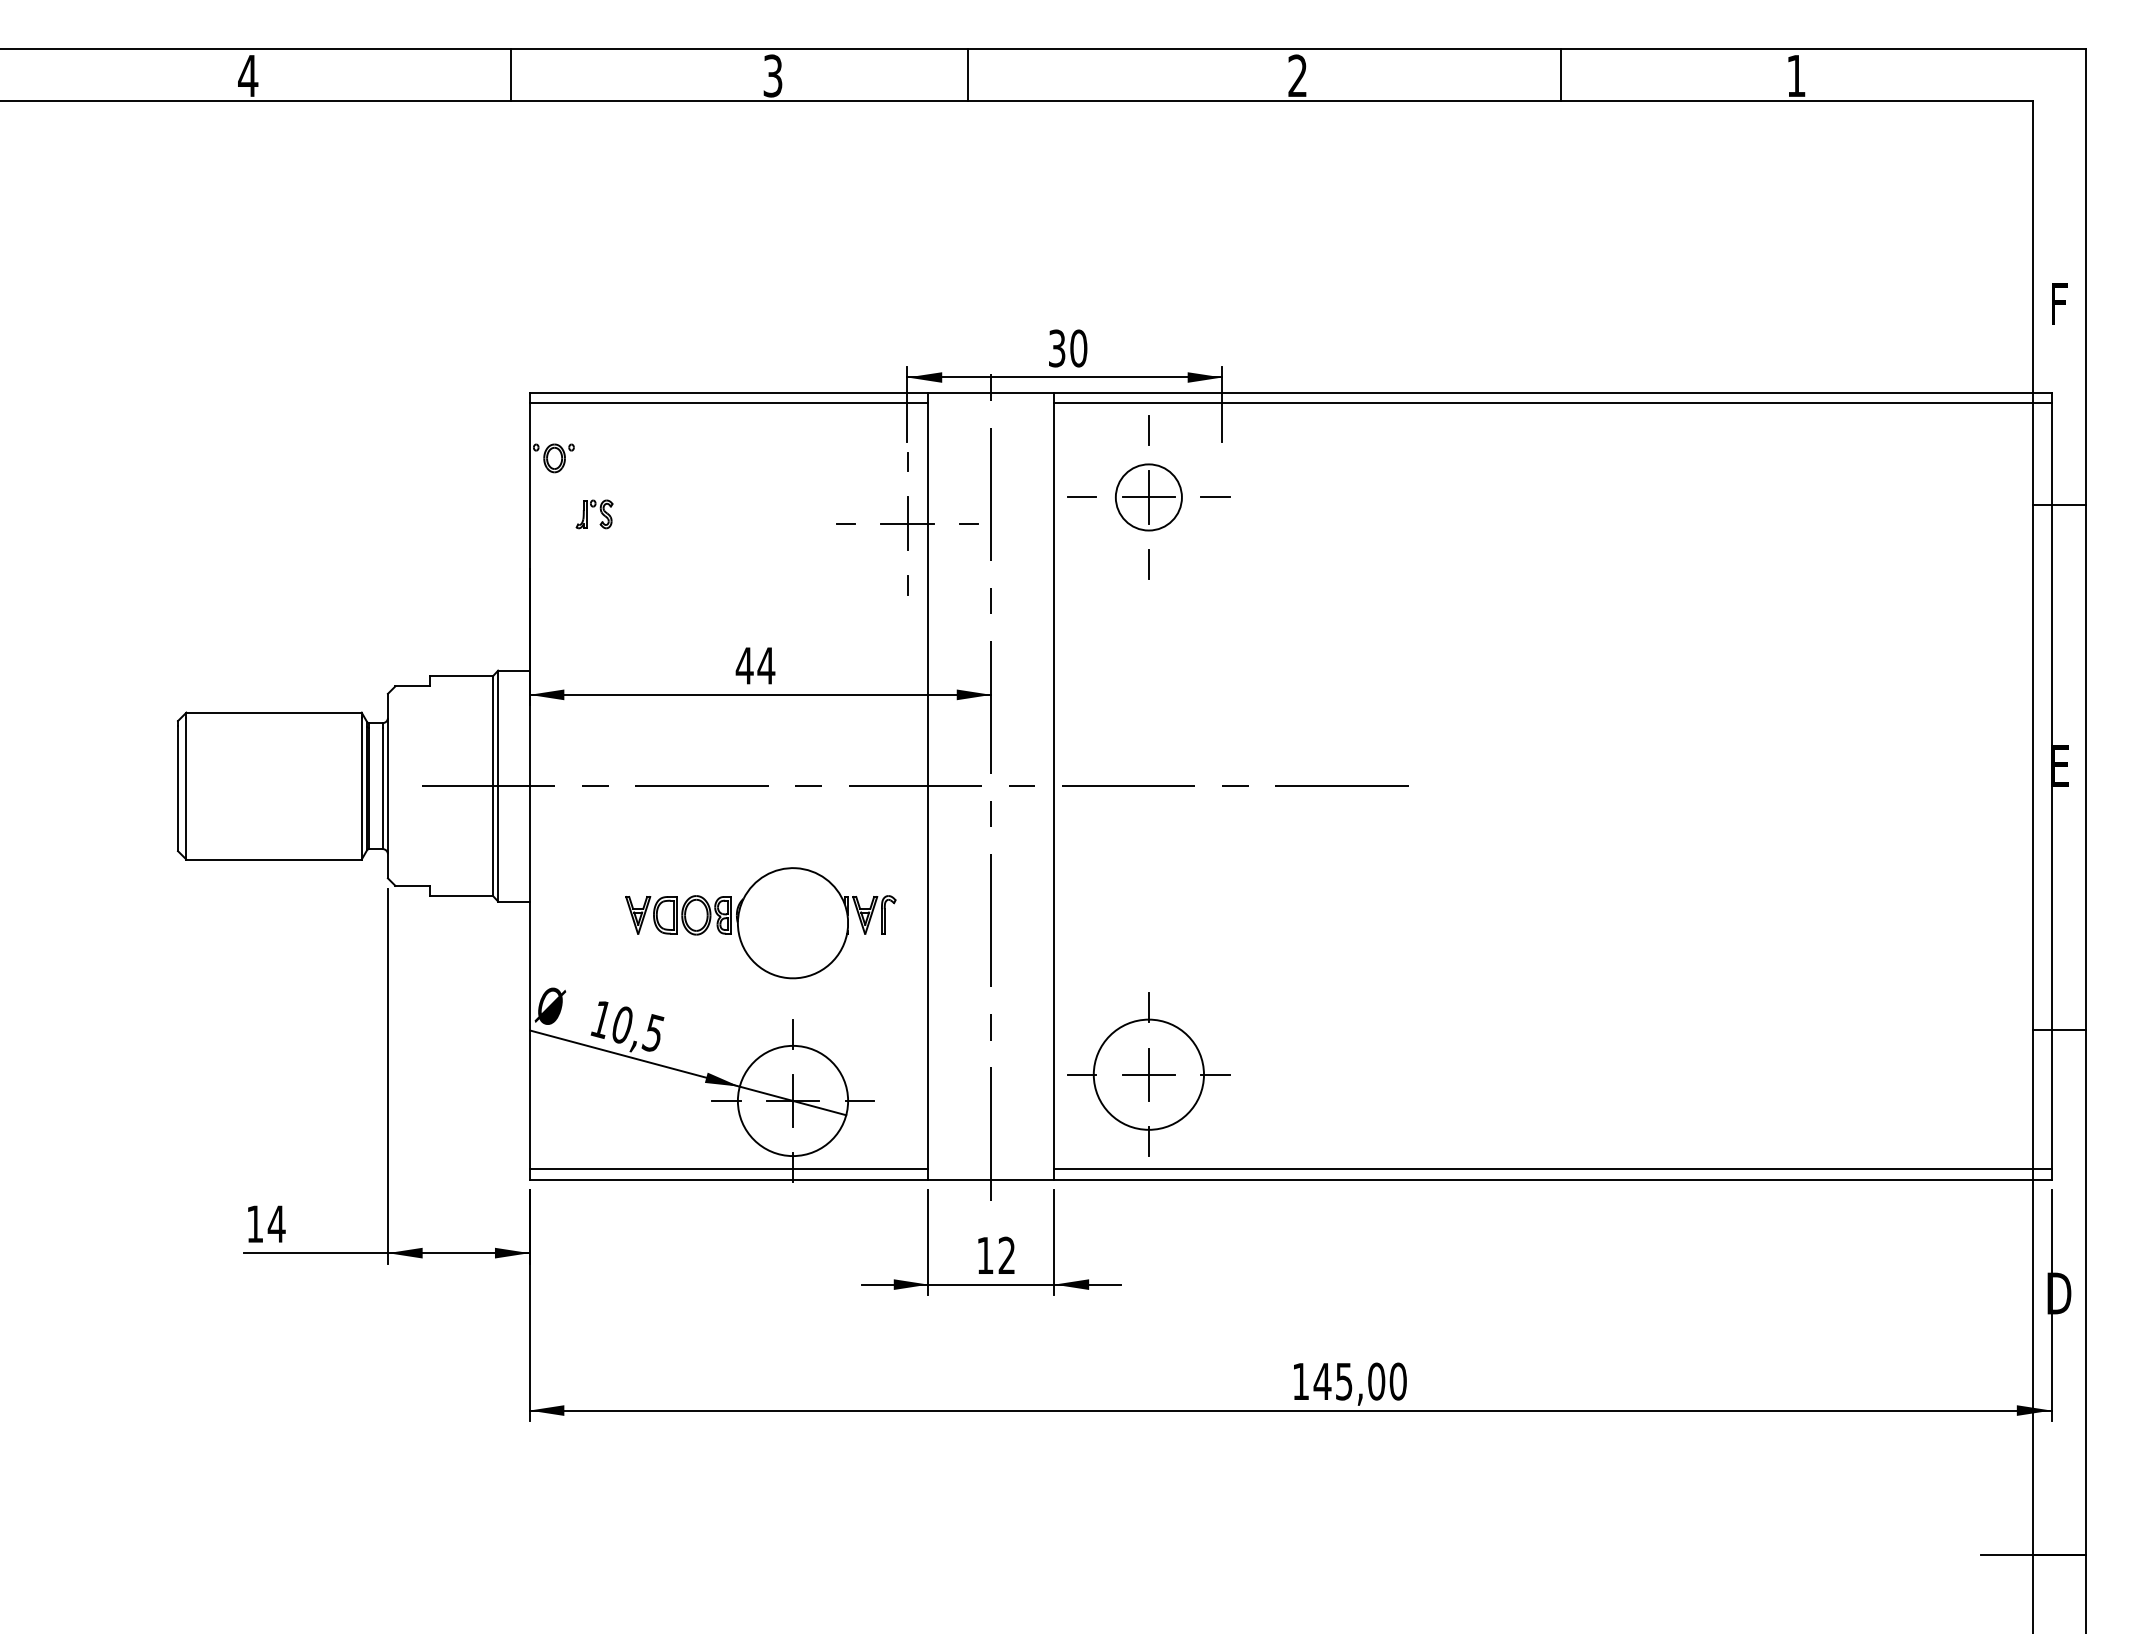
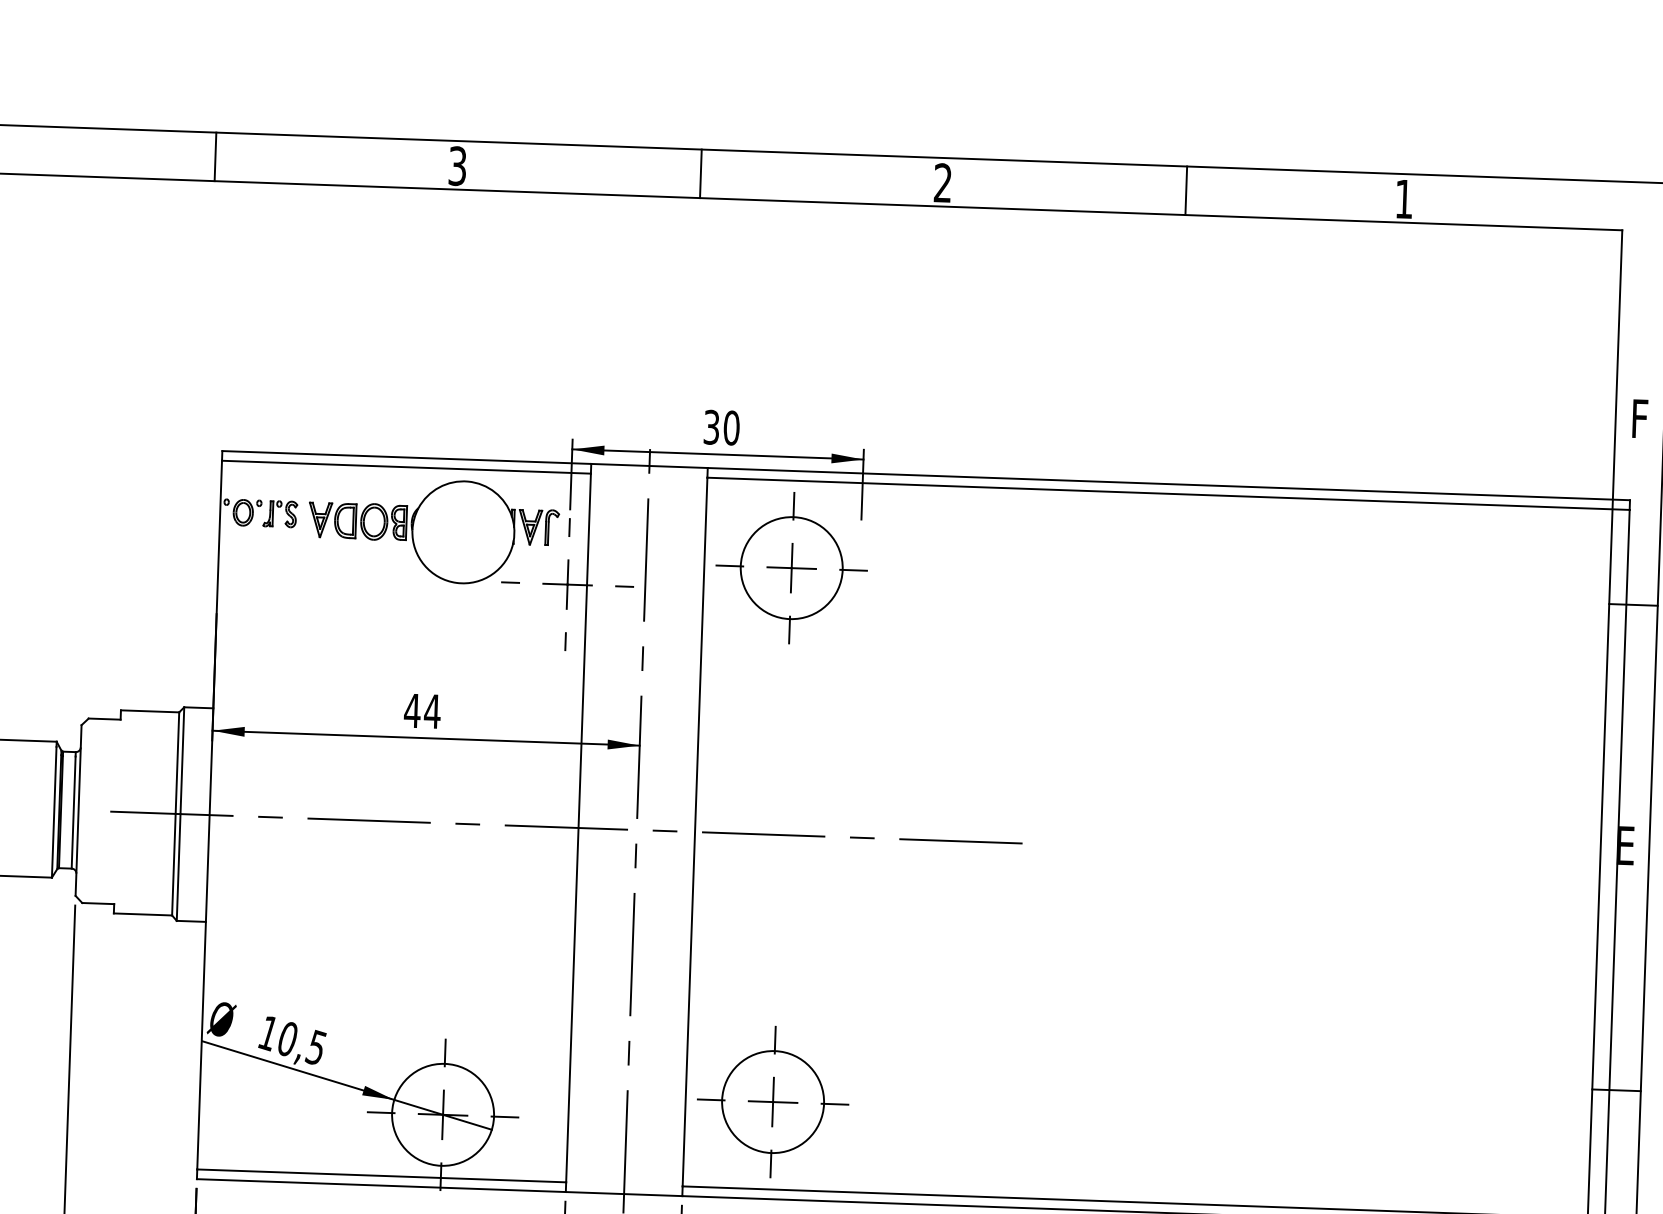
line: (967, 74) -> (700, 173), moved
circle: (1148, 497) -> (791, 568), size x1.67
part: (600, 512) -> (285, 512), moved
part: (760, 923) -> (433, 531), moved

